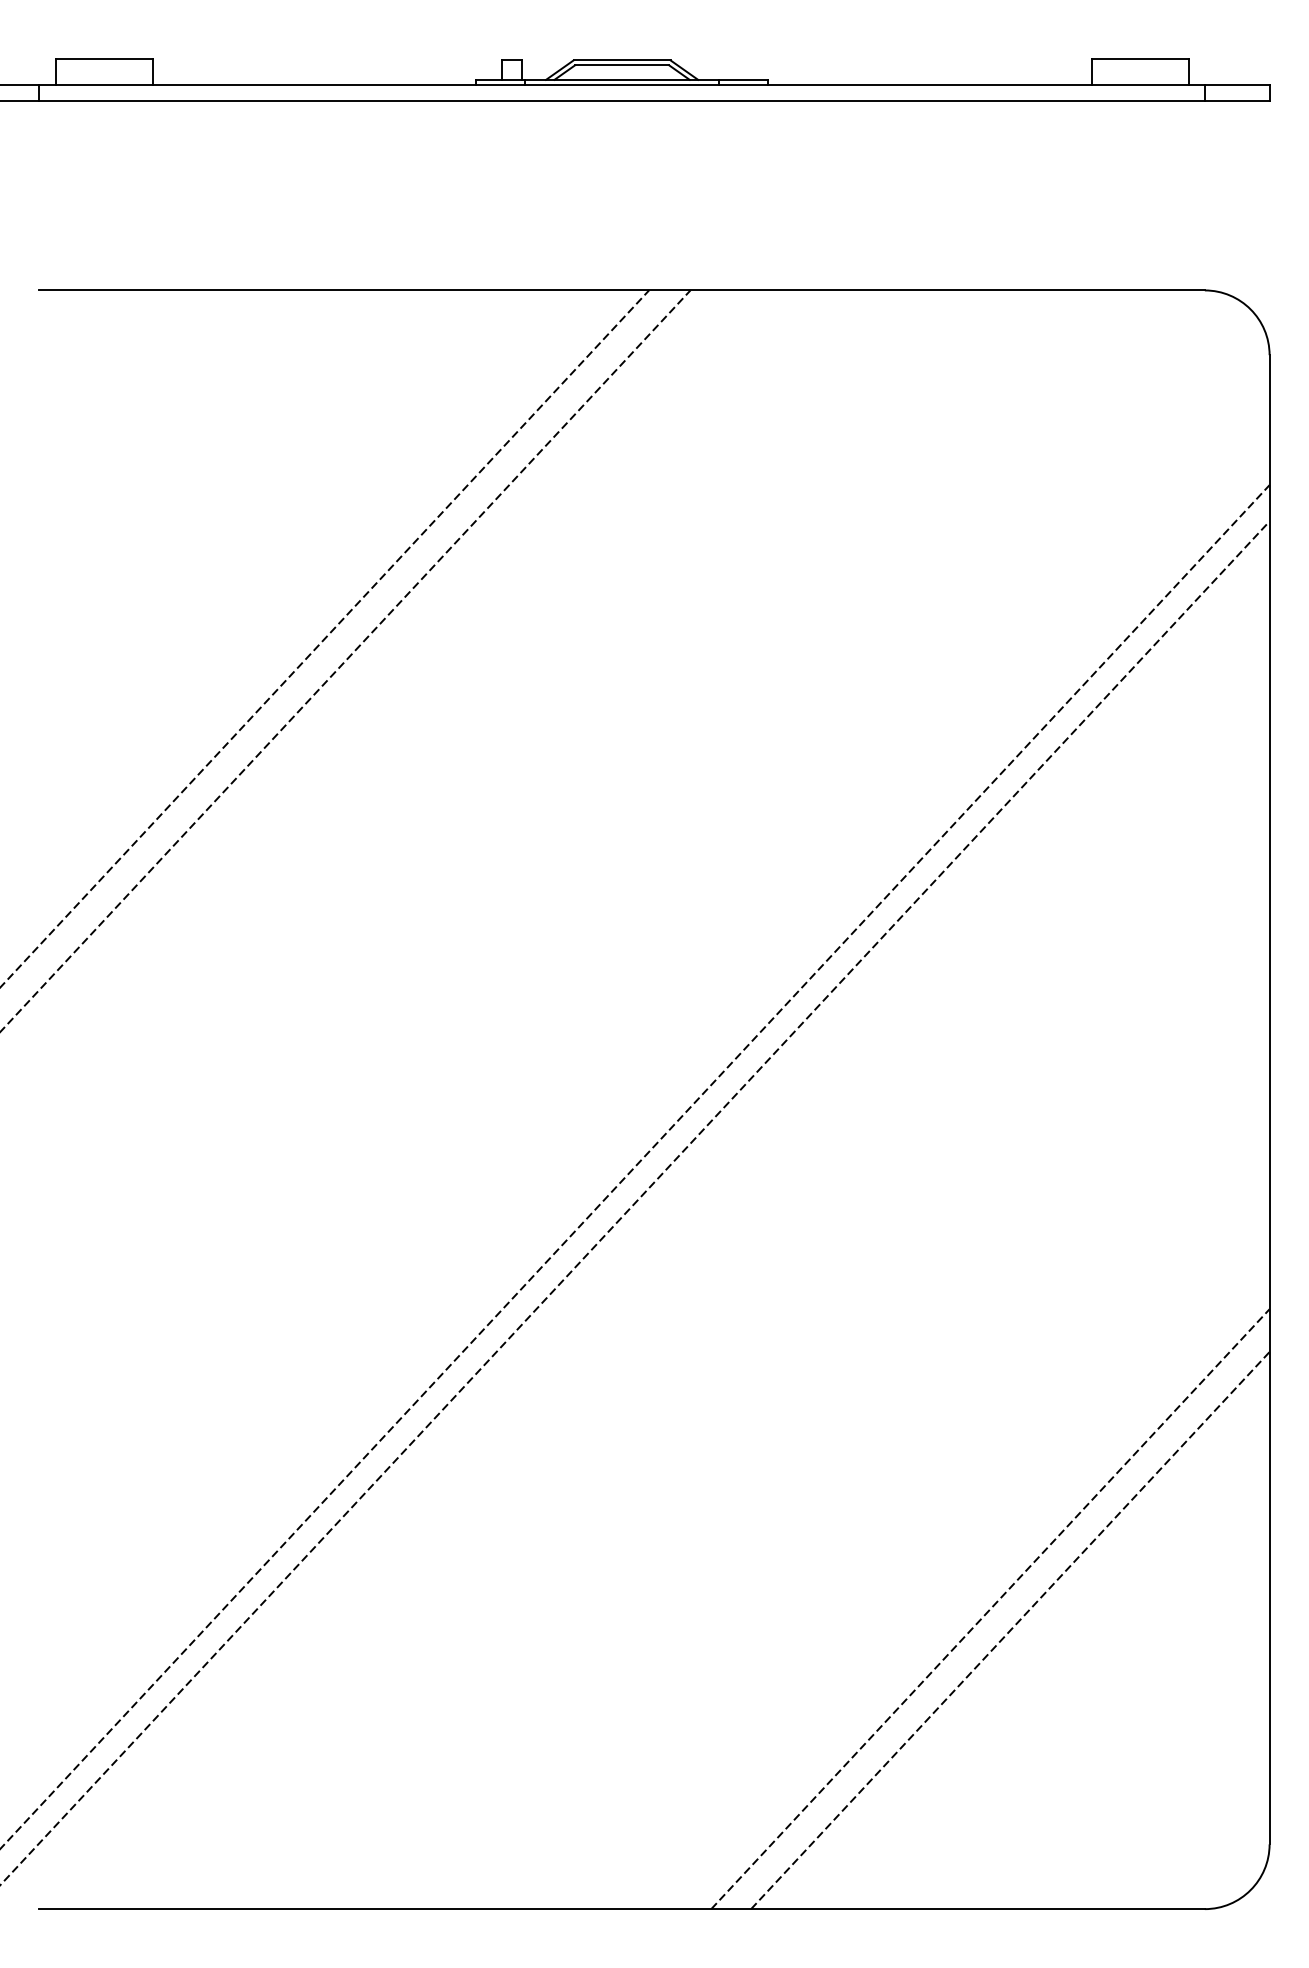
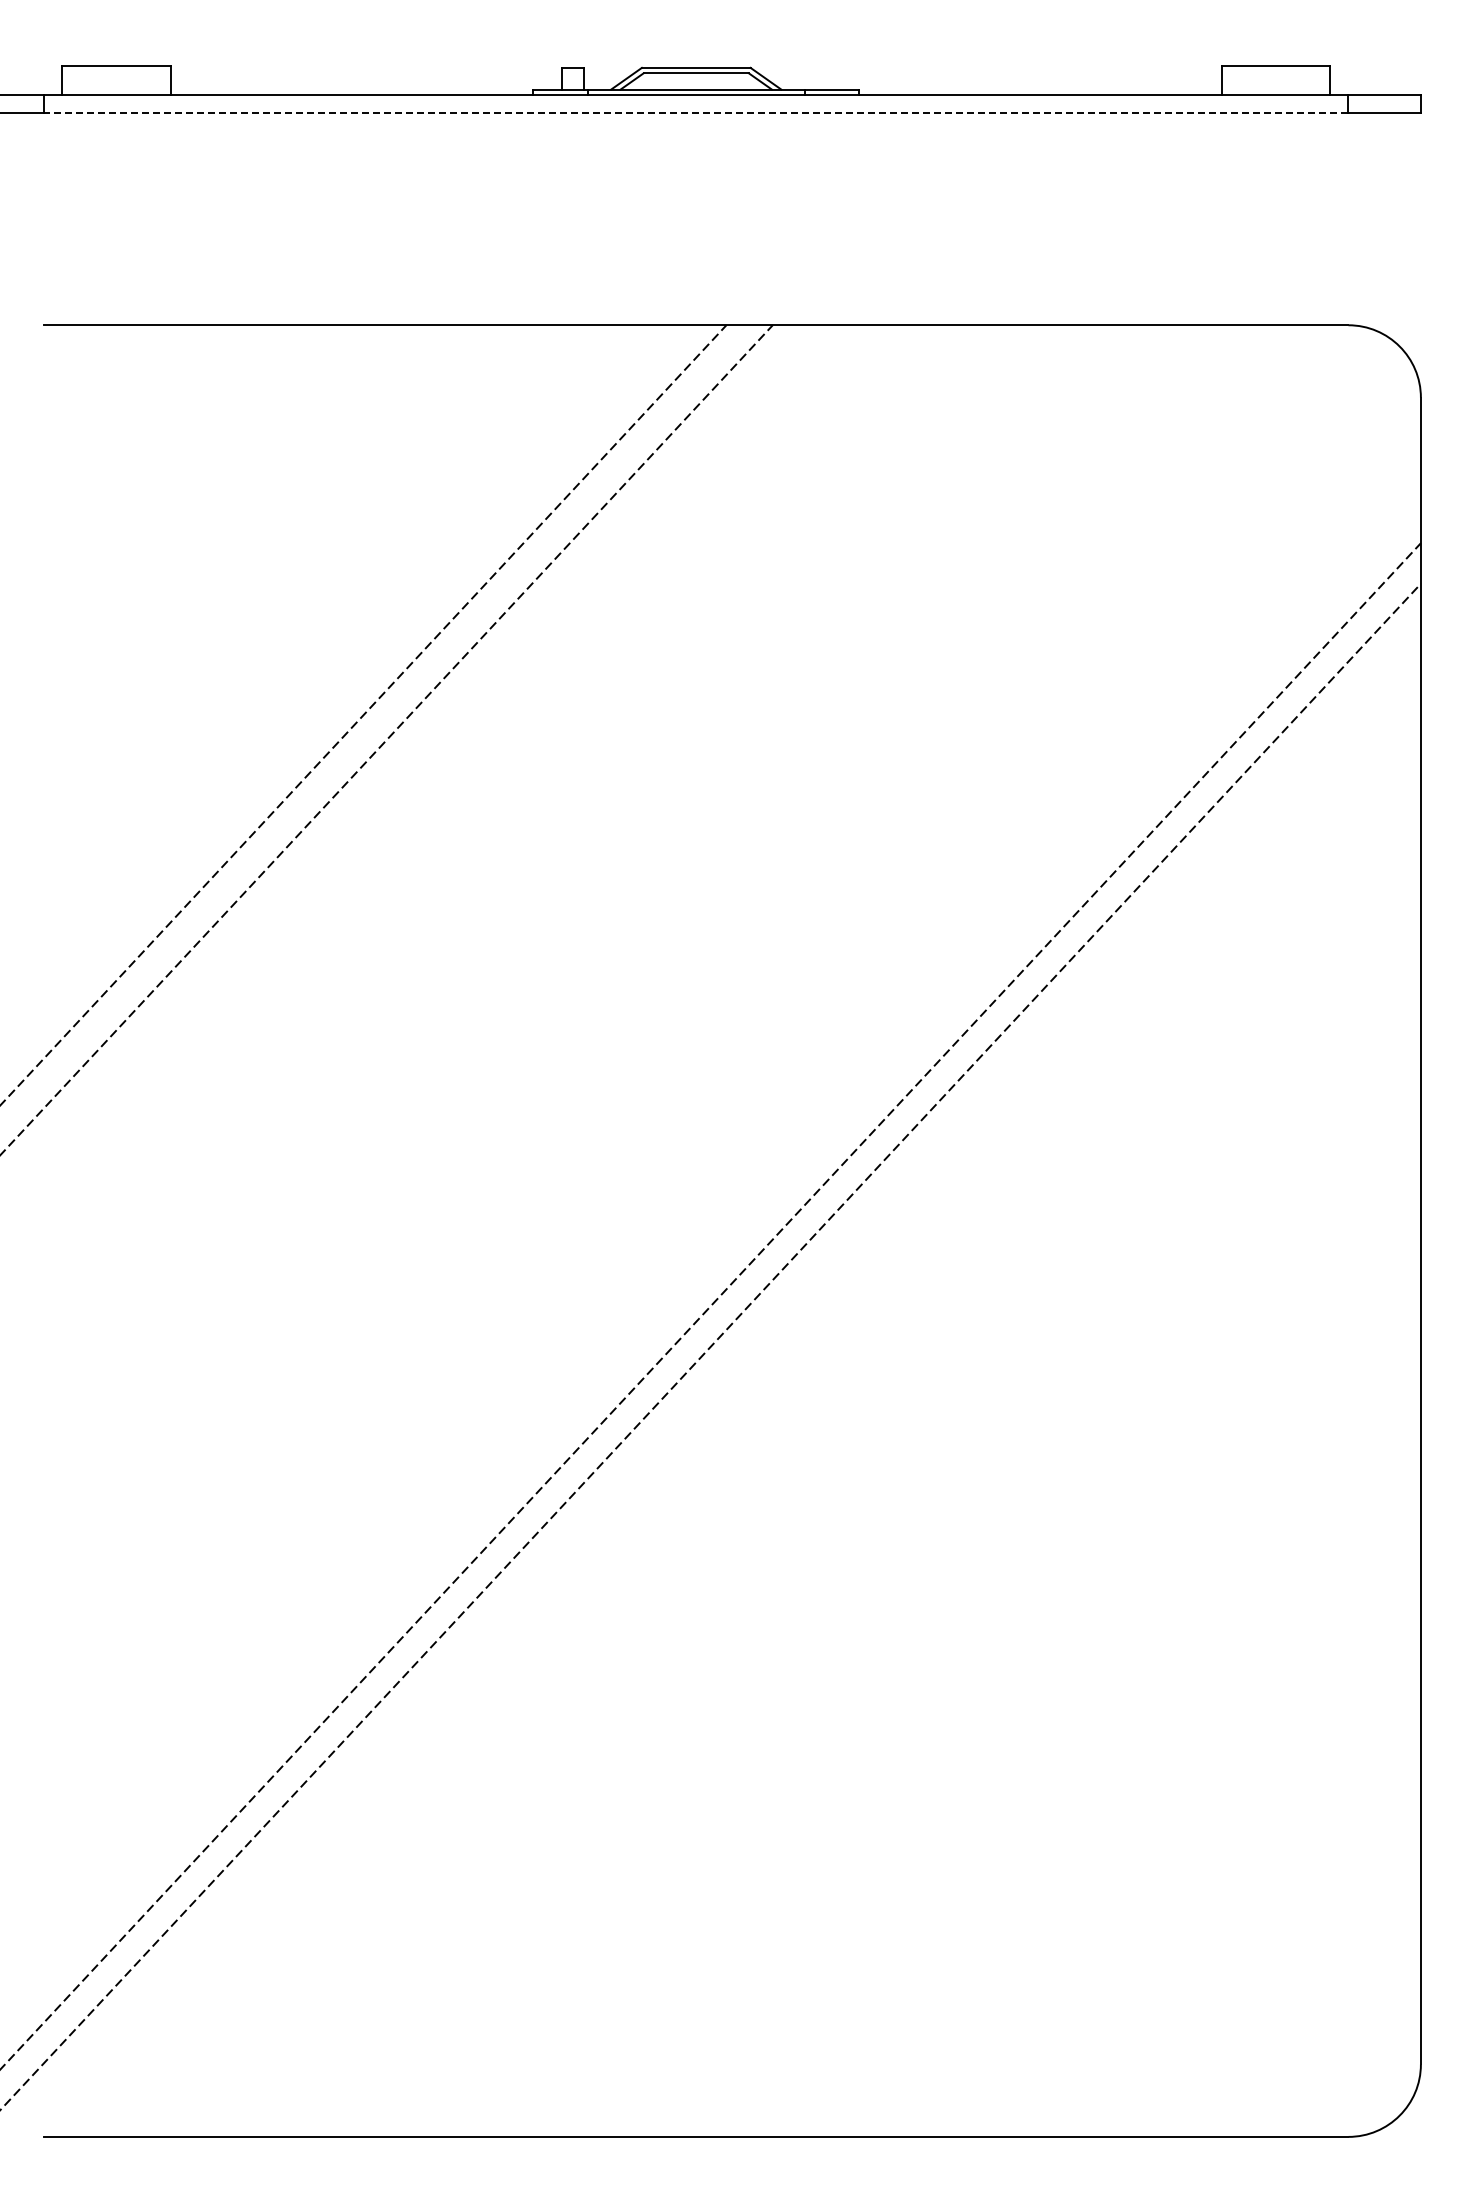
line: (621, 101) -> (695, 113), solid -> dashed
line: (990, 1608) -> (1108, 1800), removed
line: (1010, 1630) -> (1130, 1824), removed

